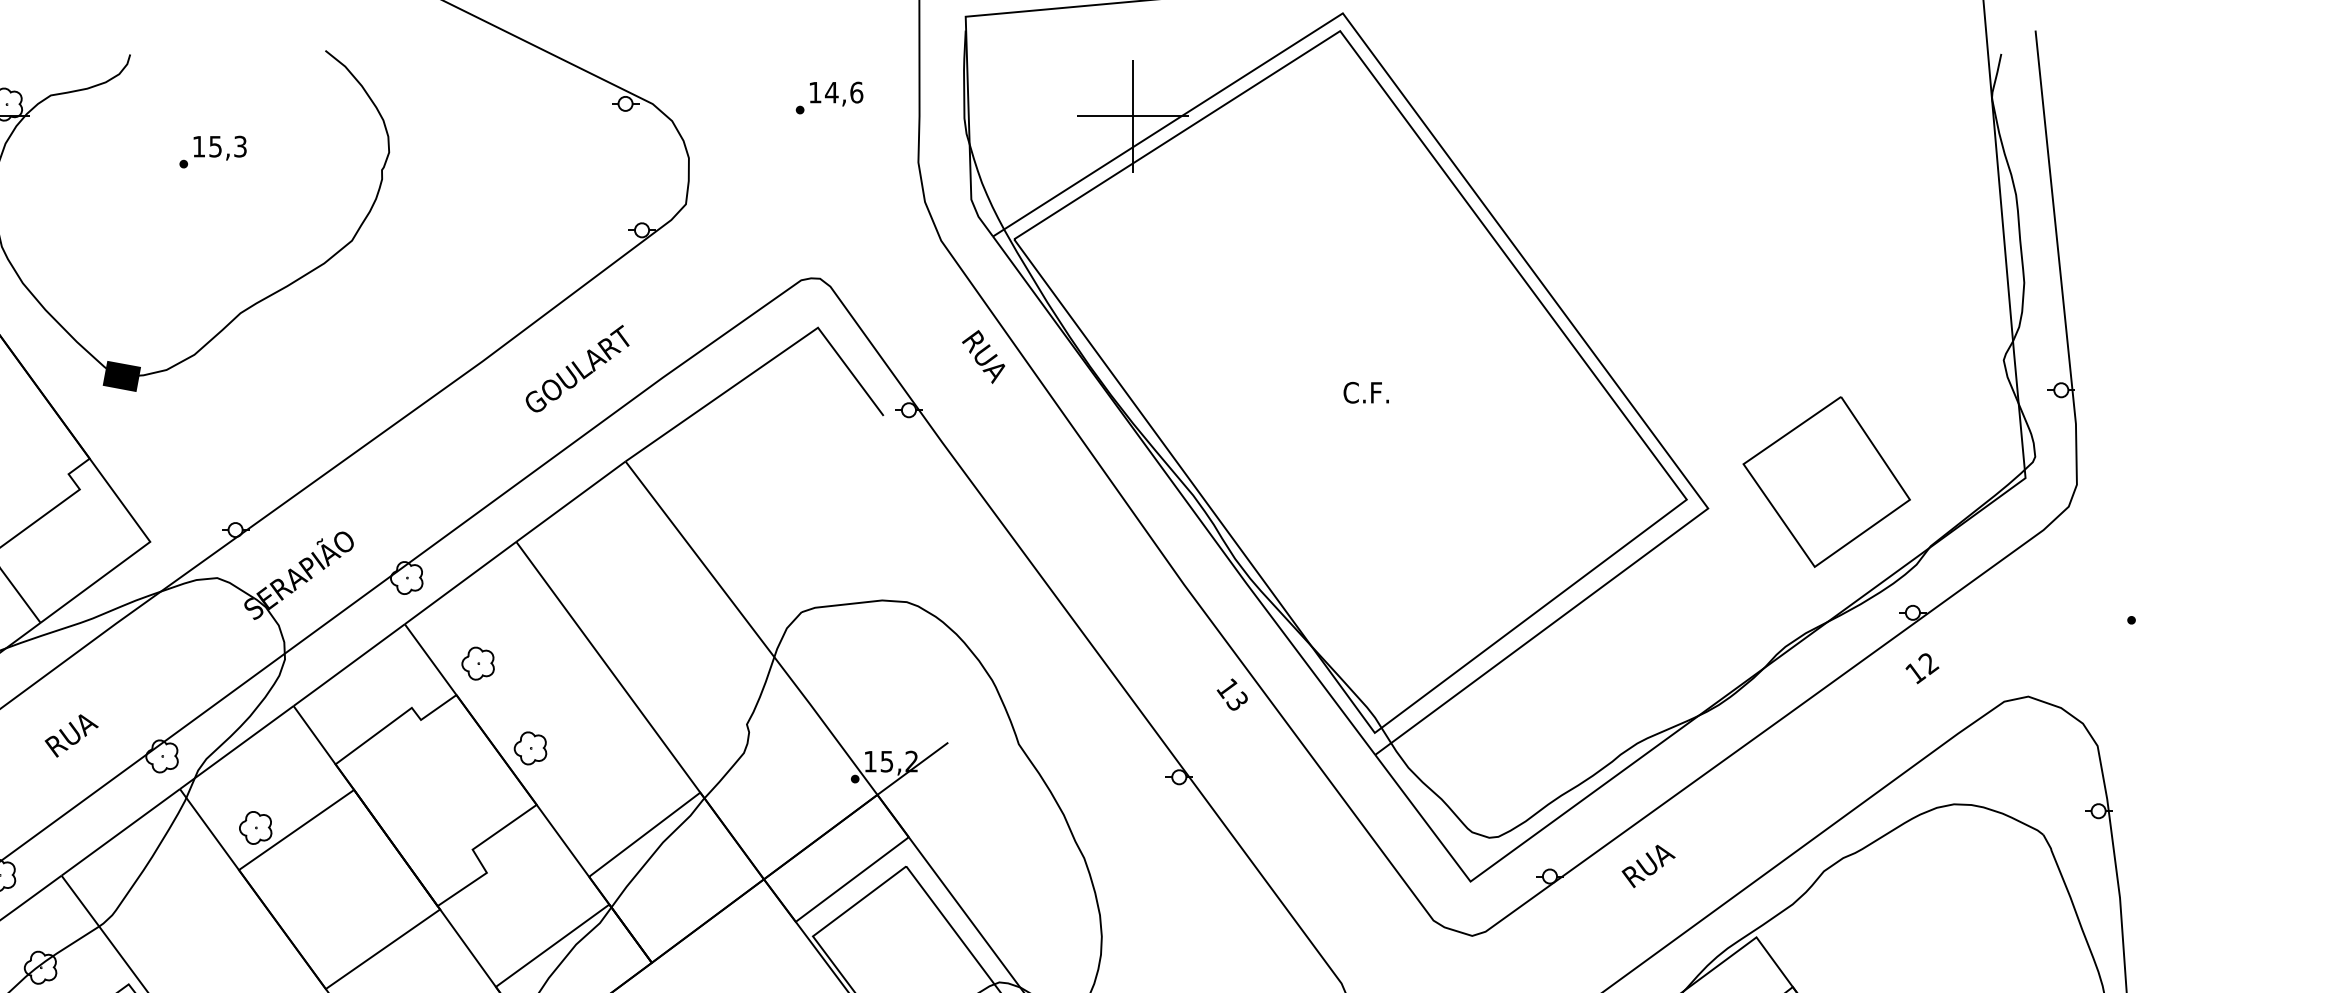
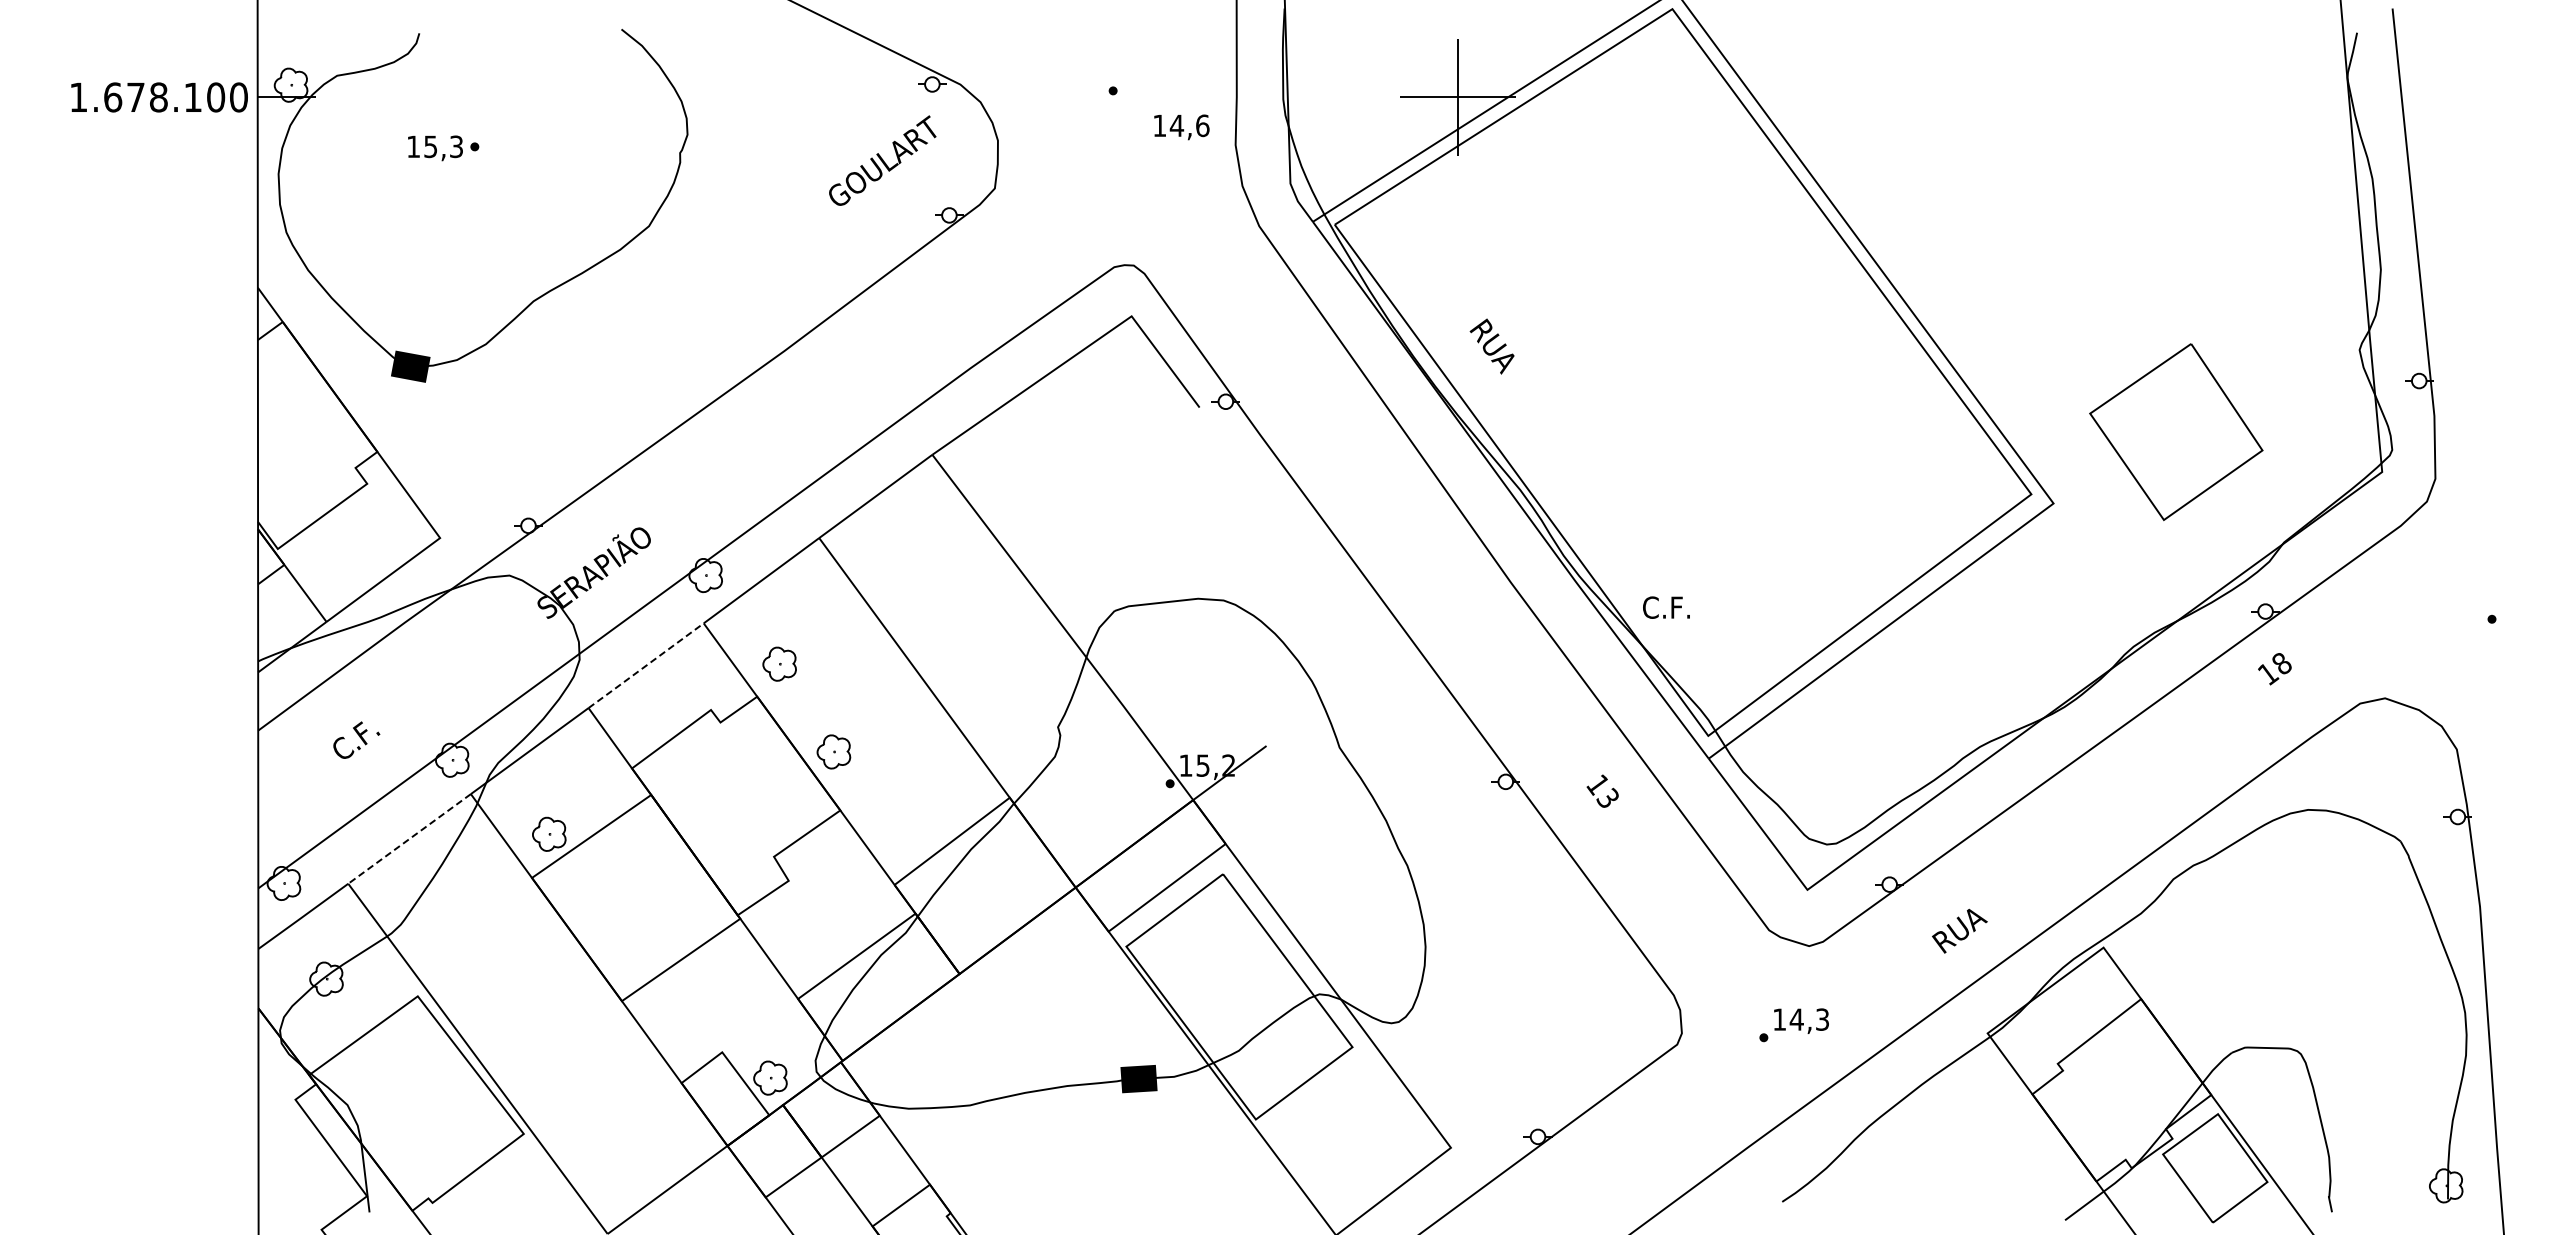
text: (836, 94) -> (1181, 127), moved
text: (220, 148) -> (435, 148), moved
text: (982, 356) -> (1491, 346), moved
text: (577, 368) -> (882, 160), moved
text: (1366, 392) -> (1666, 607), moved
part: (1826, 482) -> (2176, 432), moved
text: (1928, 663) -> (2281, 664), 12 -> 18
line: (348, 664) -> (645, 665), solid -> dashed
text: (1232, 693) -> (1602, 790), moved
text: (71, 735) -> (358, 738), RUA -> C.F.
line: (120, 831) -> (409, 838), solid -> dashed
text: (1648, 865) -> (1959, 930), moved

